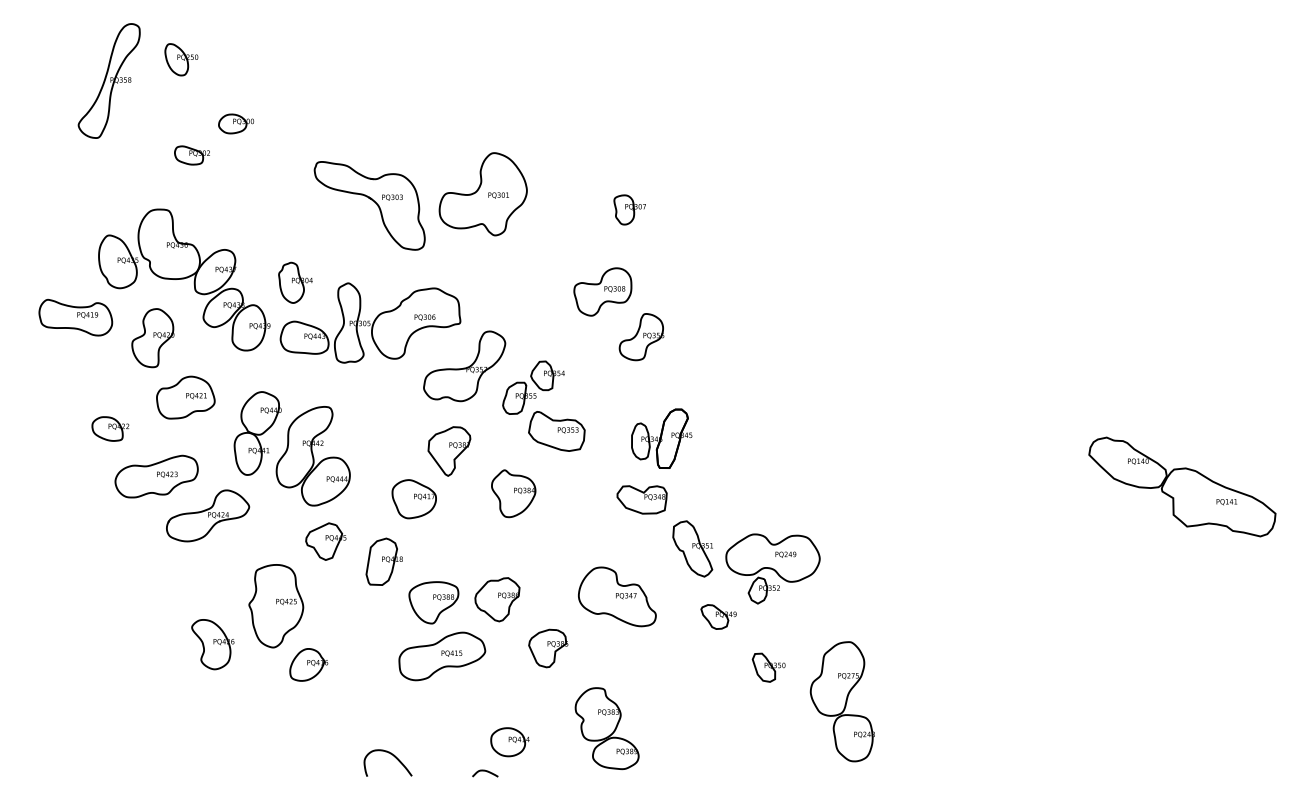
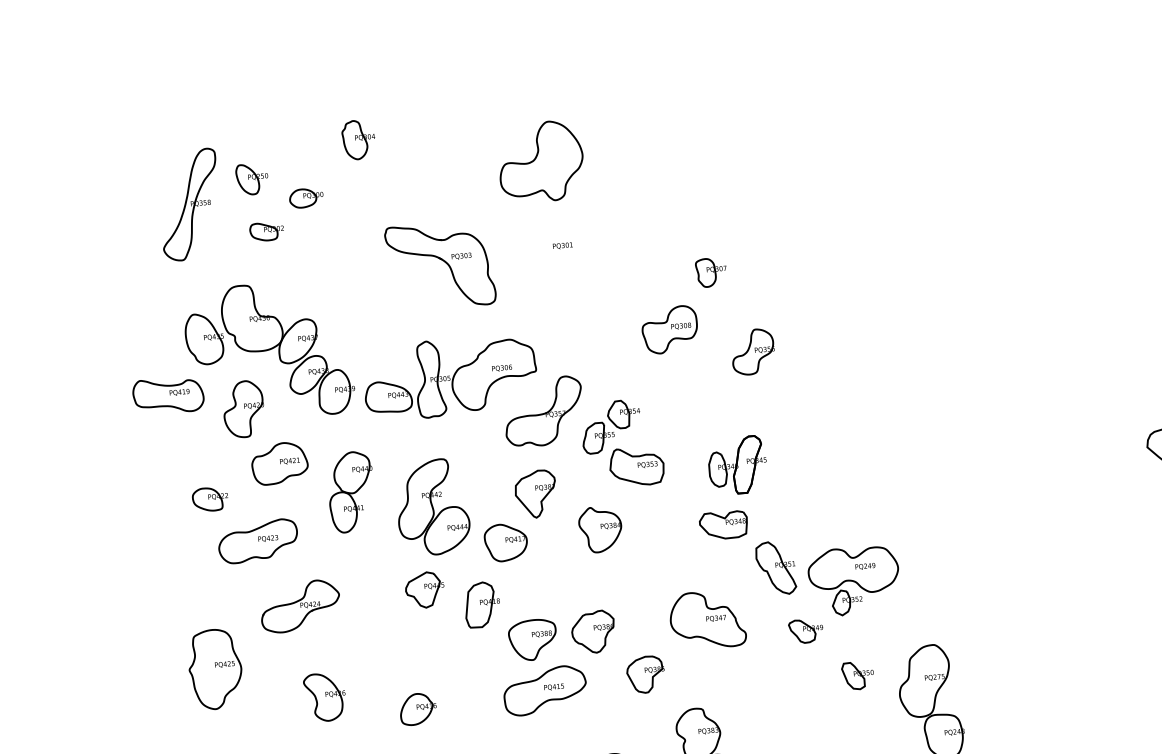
part: (181, 59) -> (252, 179), moved
part: (108, 80) -> (189, 204), moved
part: (482, 194) -> (540, 162), moved
part: (629, 209) -> (711, 272), moved
part: (295, 282) -> (358, 139), moved
part: (641, 337) -> (753, 352), moved
part: (312, 456) -> (432, 507), moved
part: (208, 515) -> (300, 605), moved
part: (276, 606) -> (215, 669), moved

